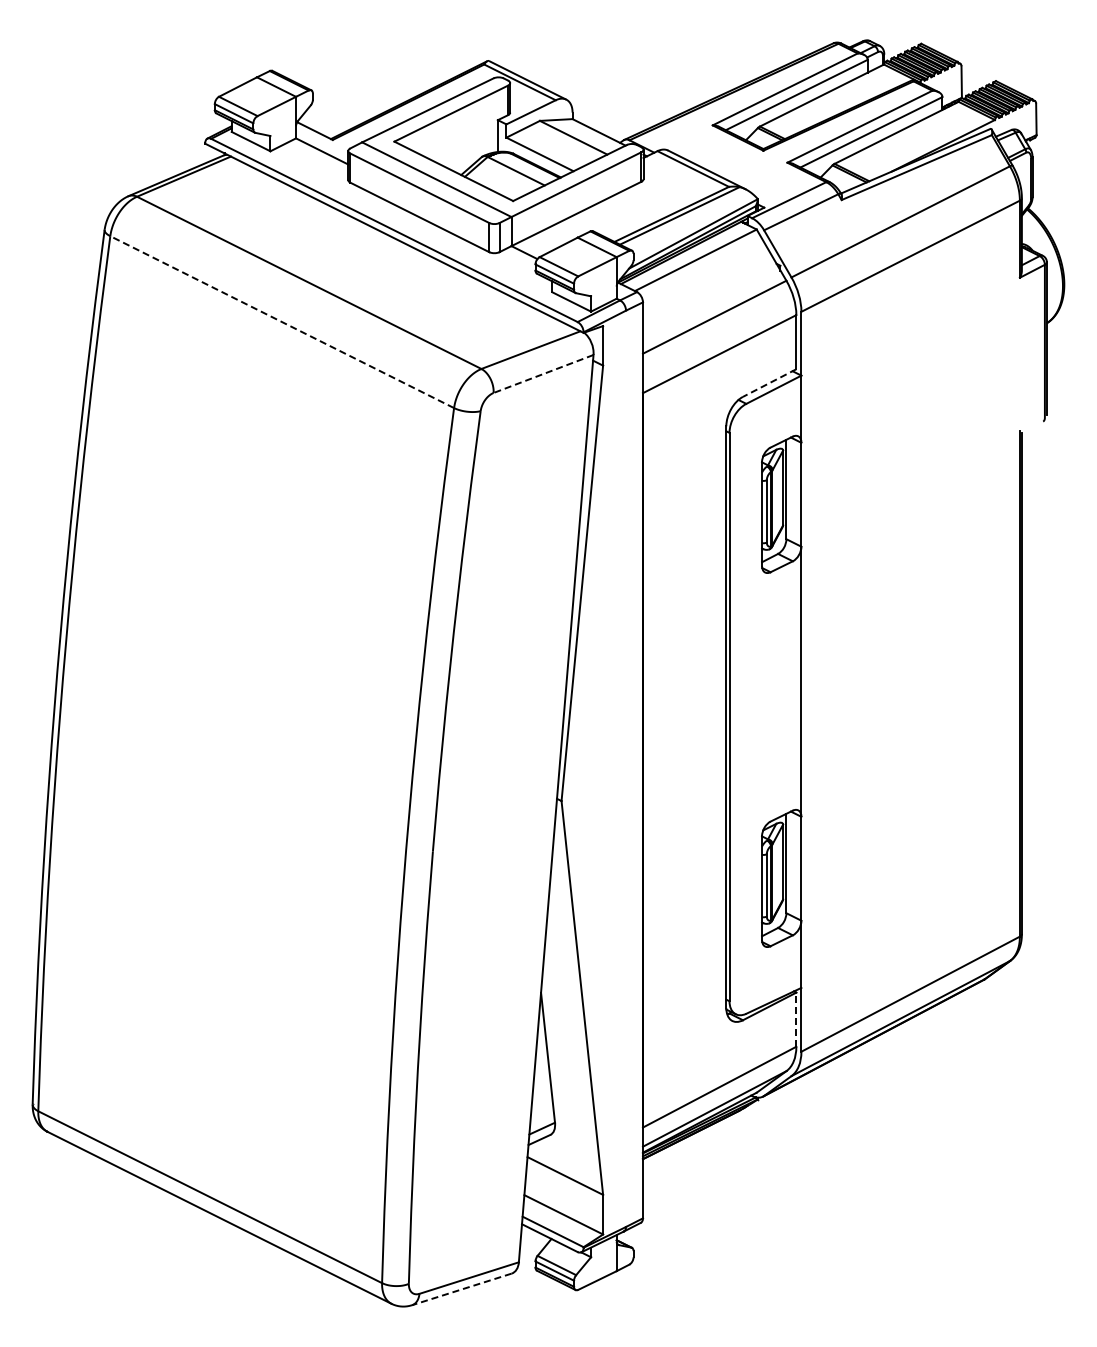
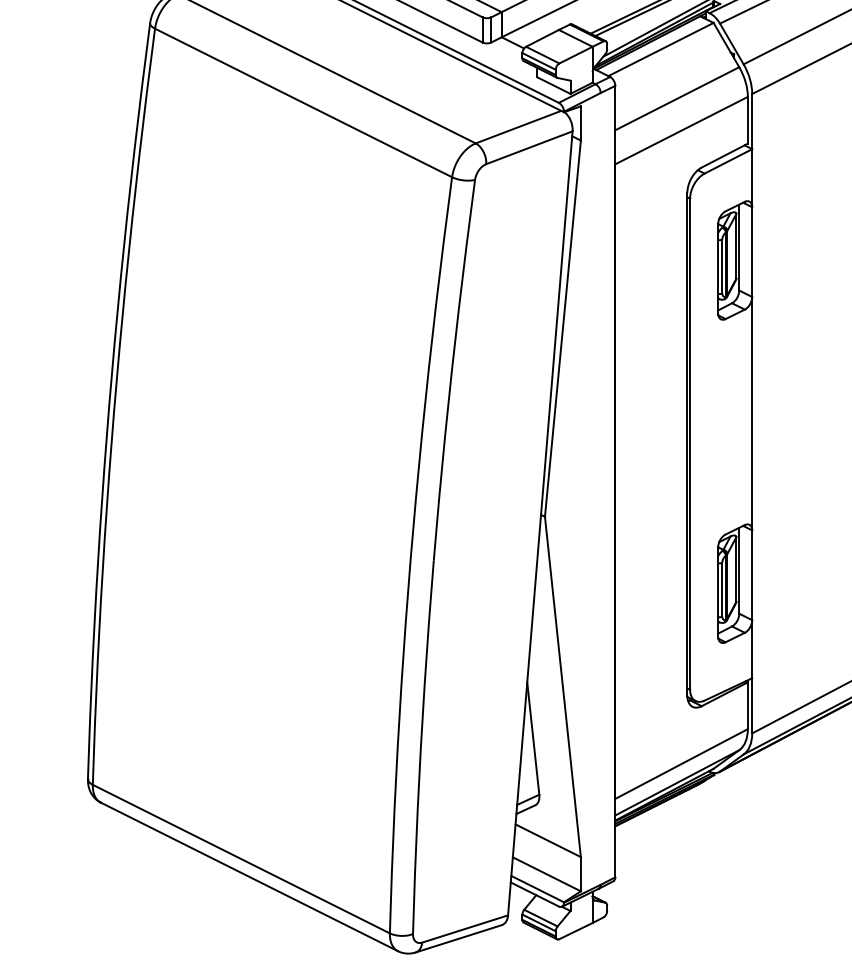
line: (281, 321) -> (302, 102), dashed -> solid
line: (543, 374) -> (529, 148), dashed -> solid
line: (769, 383) -> (724, 155), dashed -> solid
line: (796, 1019) -> (747, 705), dashed -> solid
line: (461, 1289) -> (458, 938), dashed -> solid

